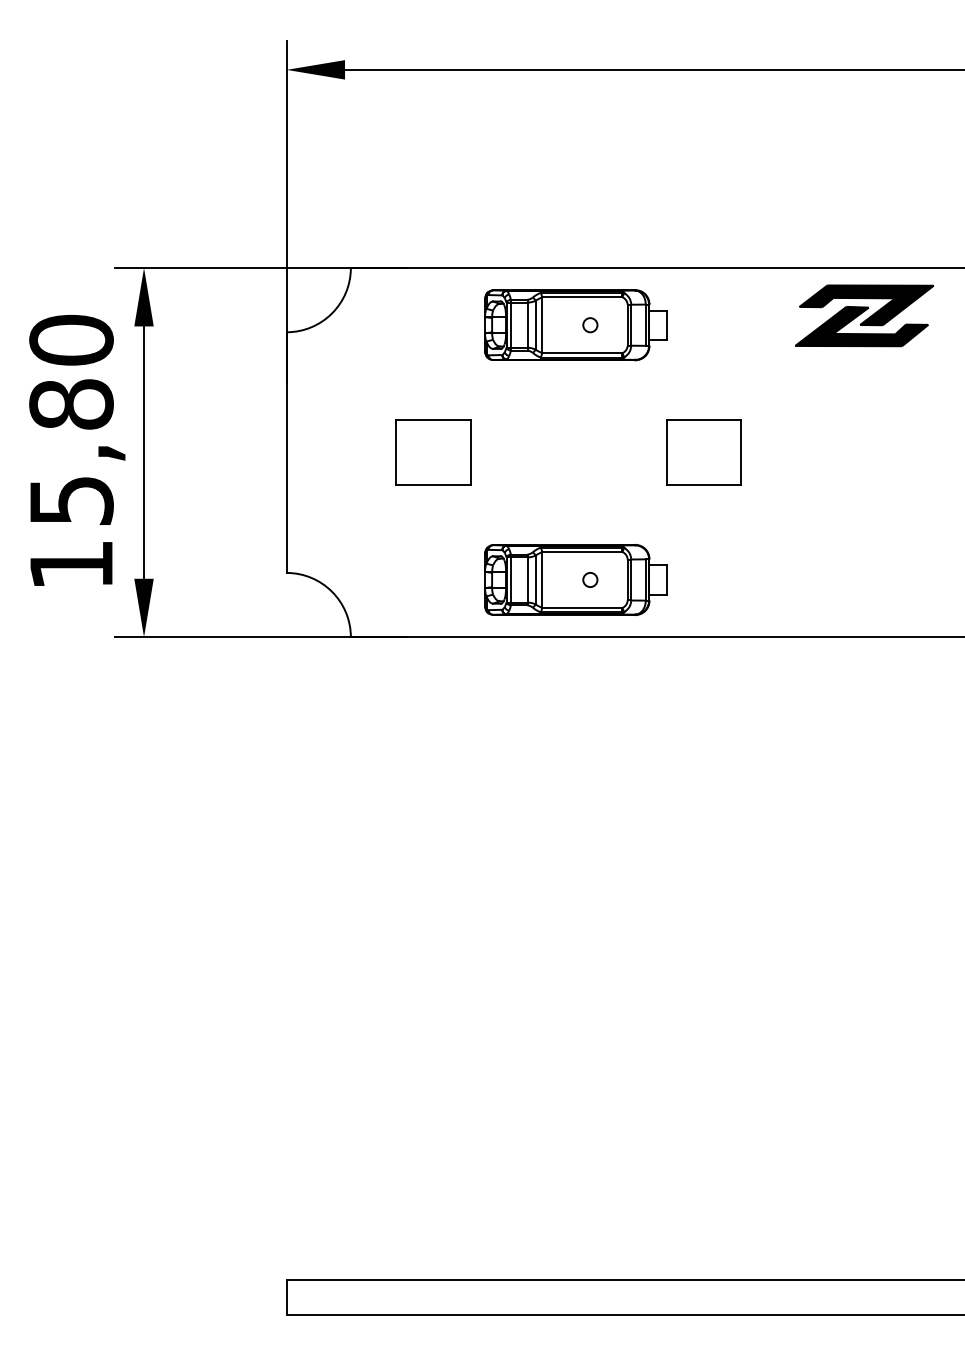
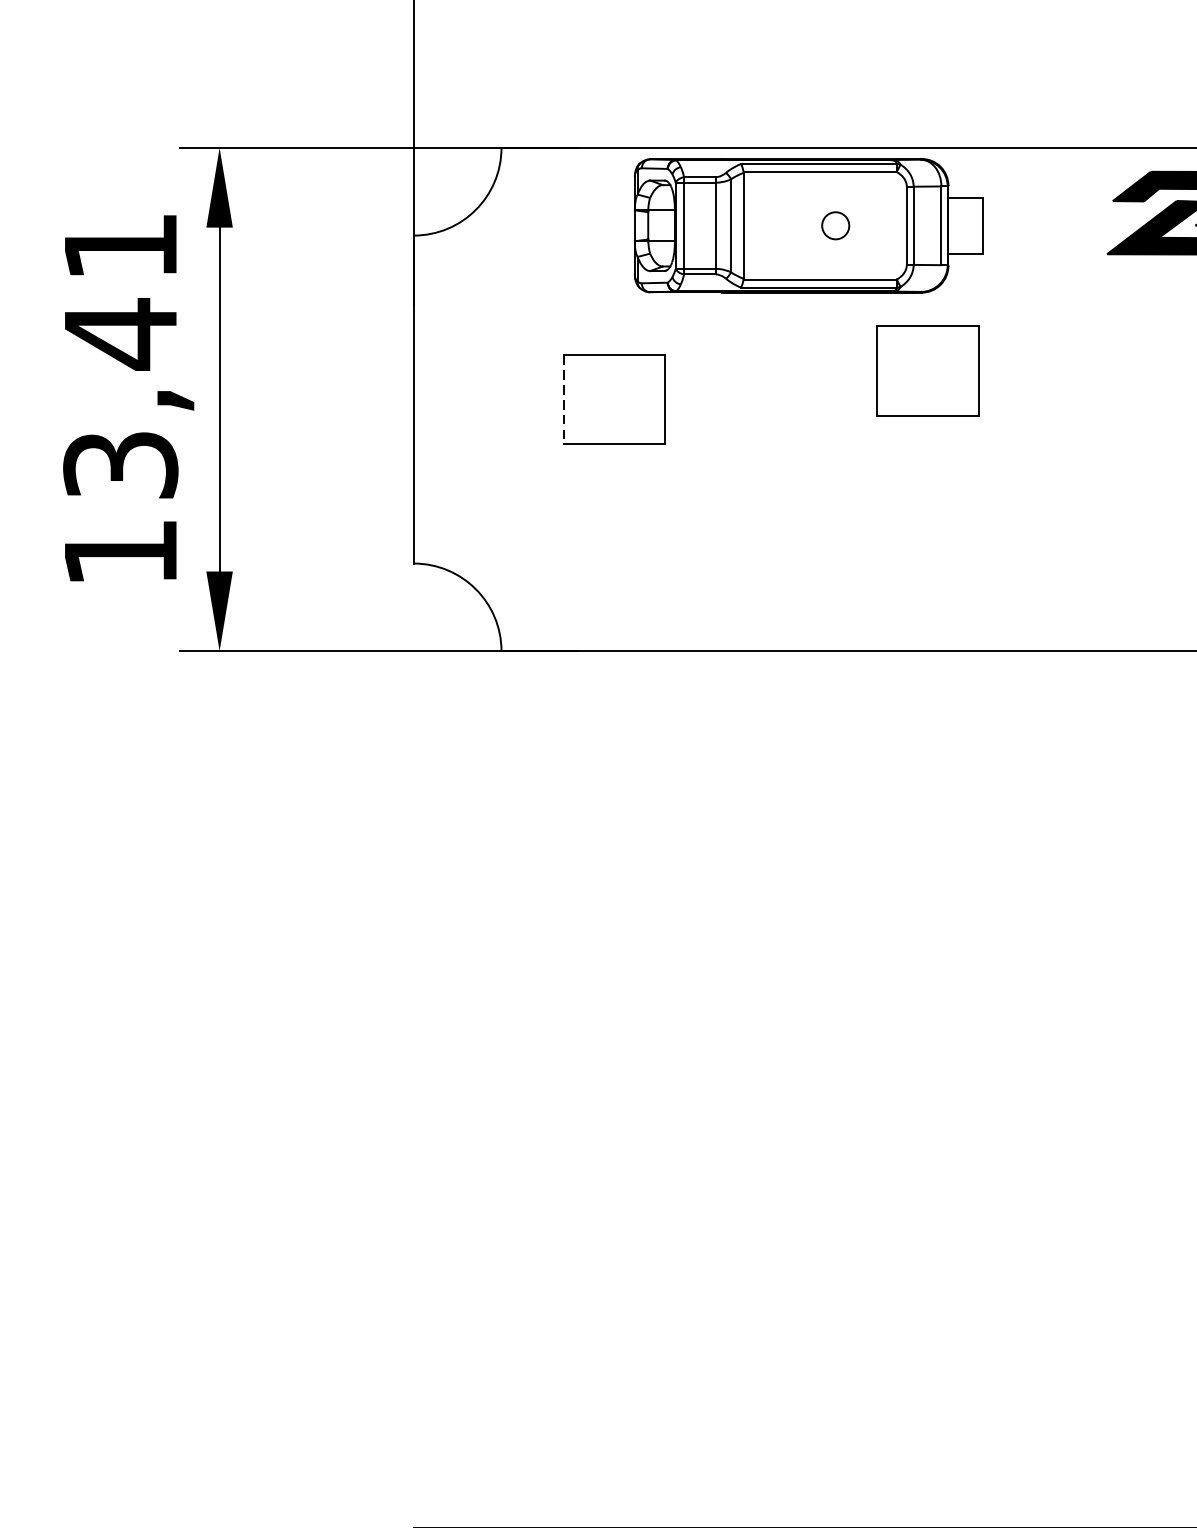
part: (575, 325) -> (807, 226), size x1.4
text: (71, 419) -> (120, 354), 15,80 -> 13,41
line: (396, 452) -> (563, 399), solid -> dashed
part: (703, 452) -> (927, 370), moved
part: (575, 579) -> (807, 572), removed

